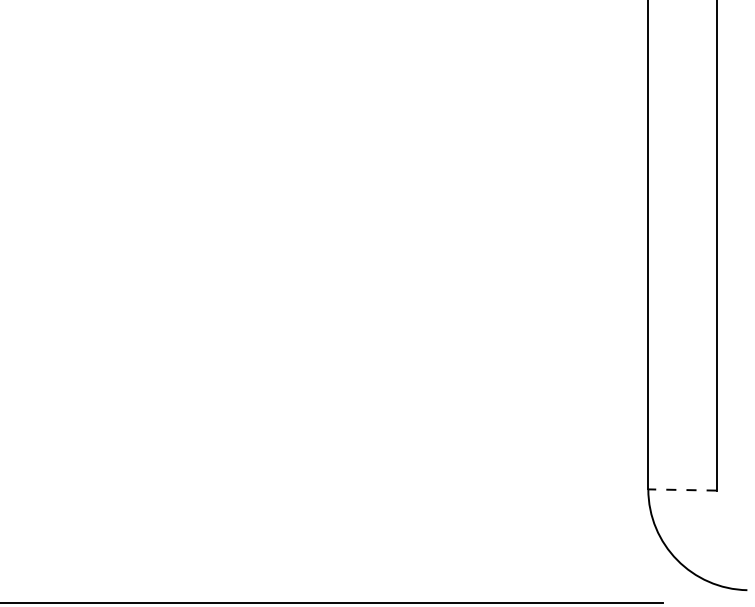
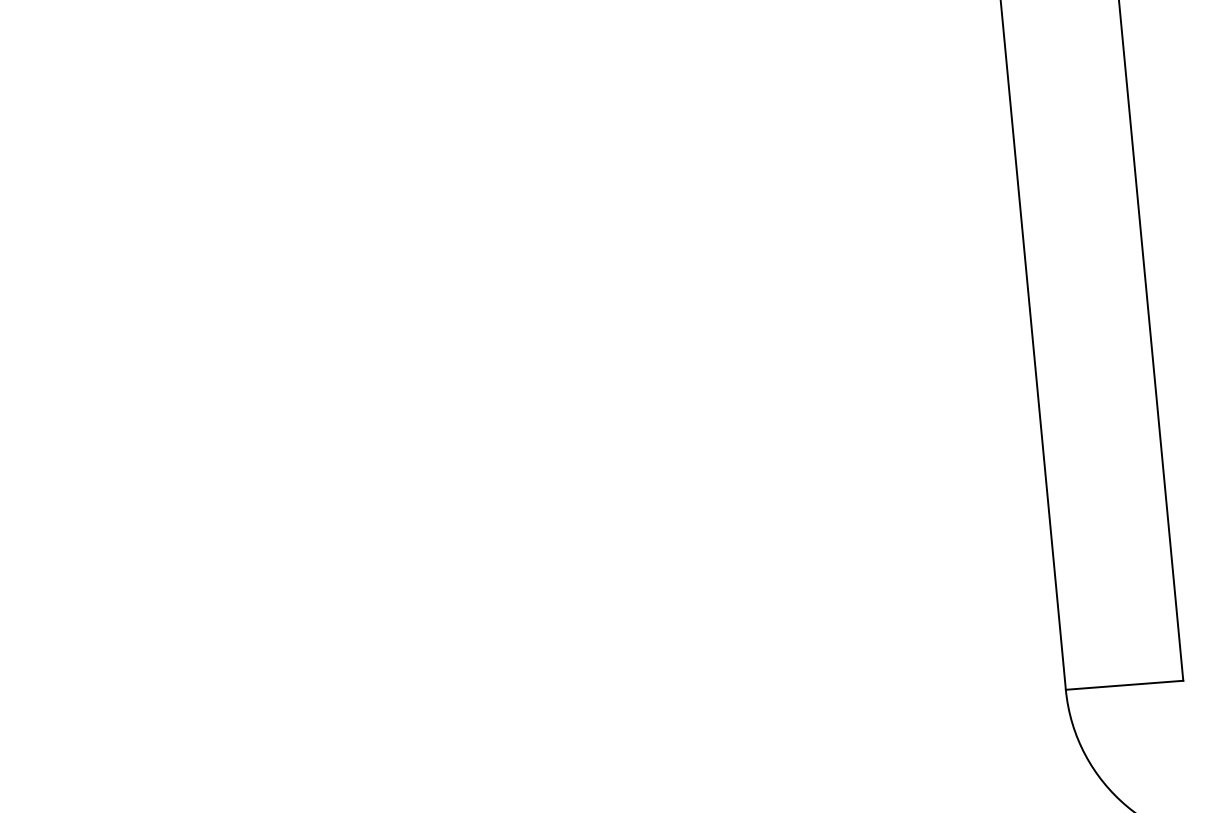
line: (682, 489) -> (1124, 684), dashed -> solid

